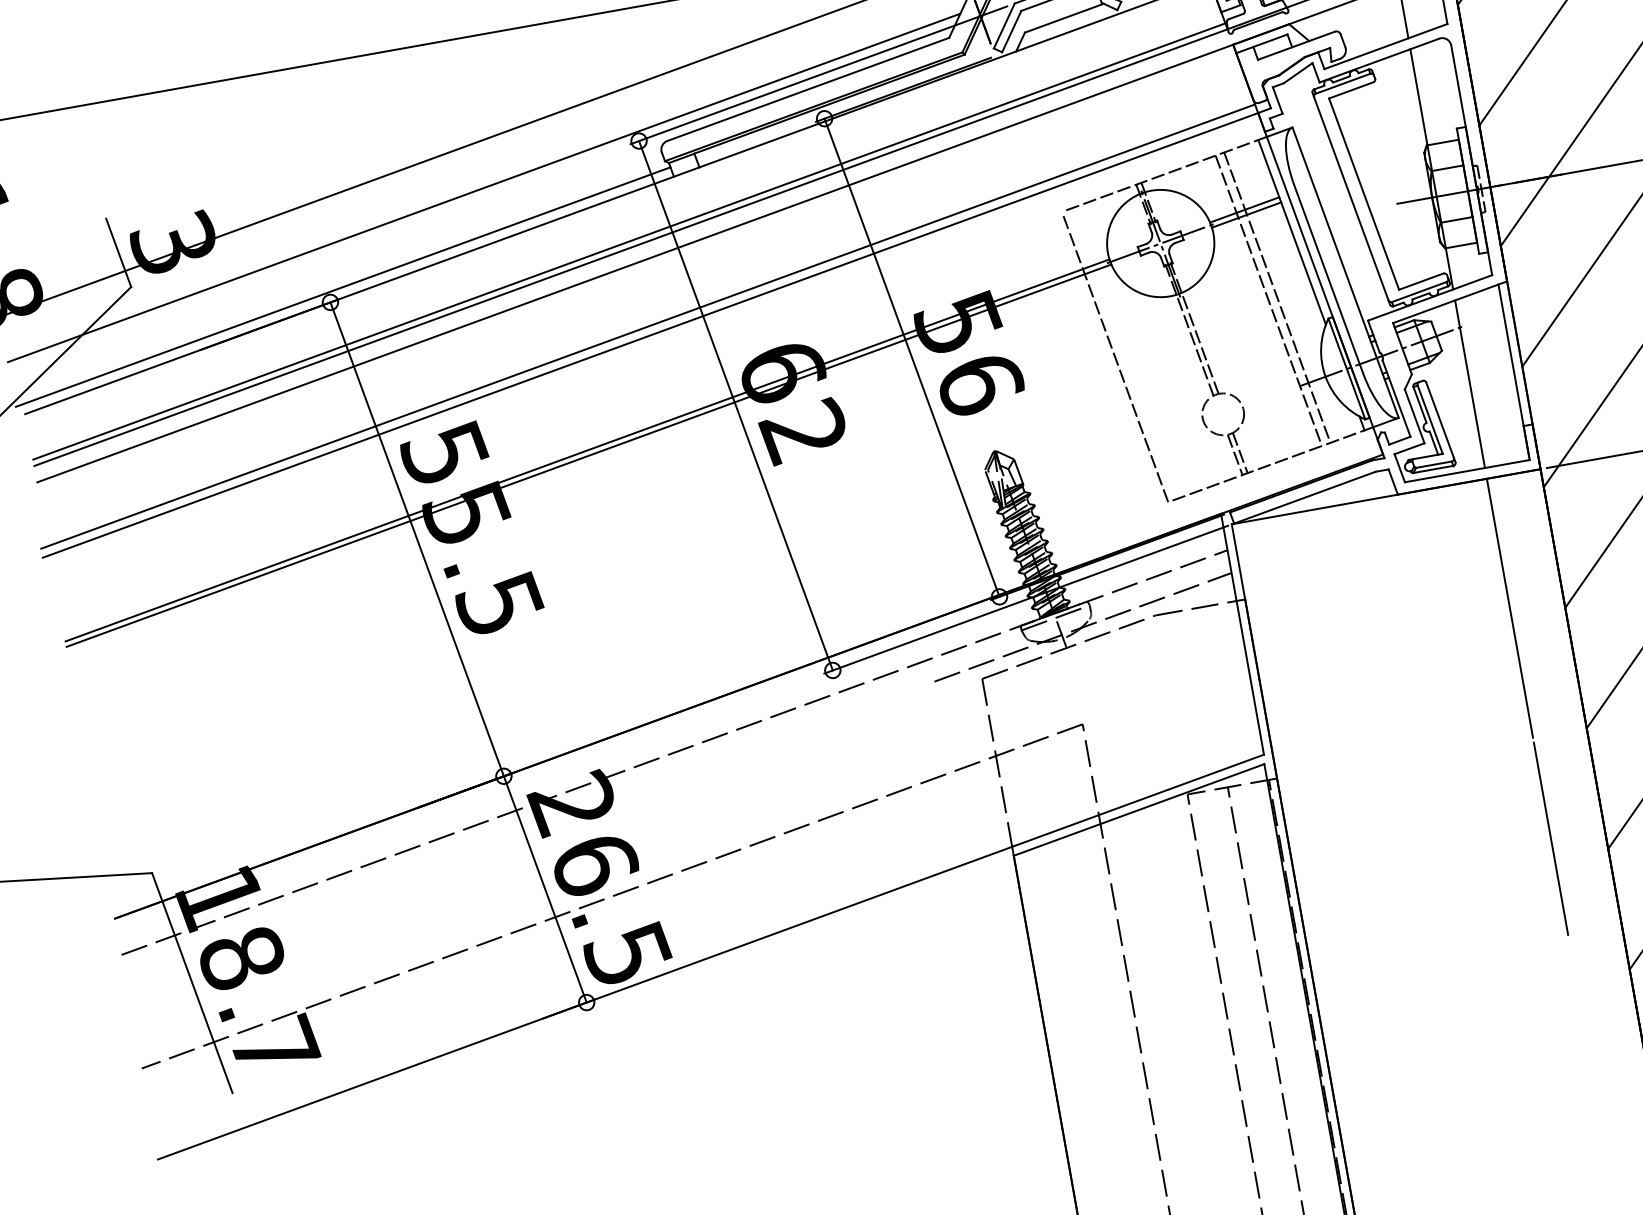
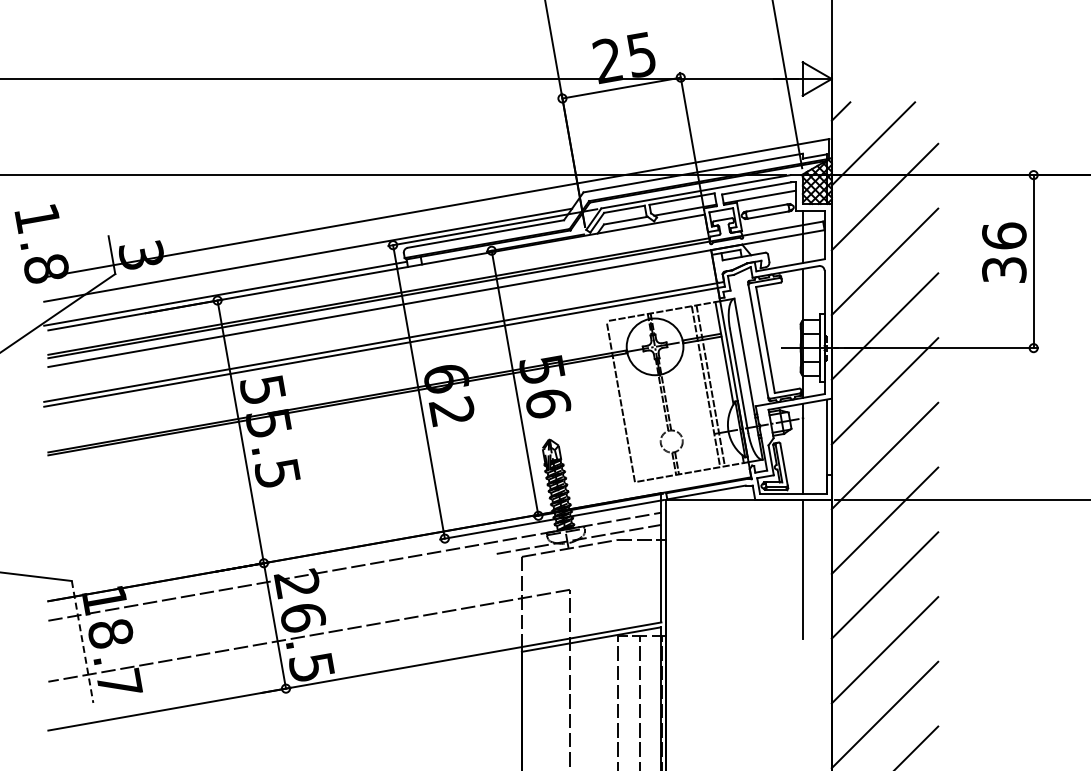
line: (1549, 838) -> (802, 692), removed
line: (192, 982) -> (82, 641), solid -> dashed

